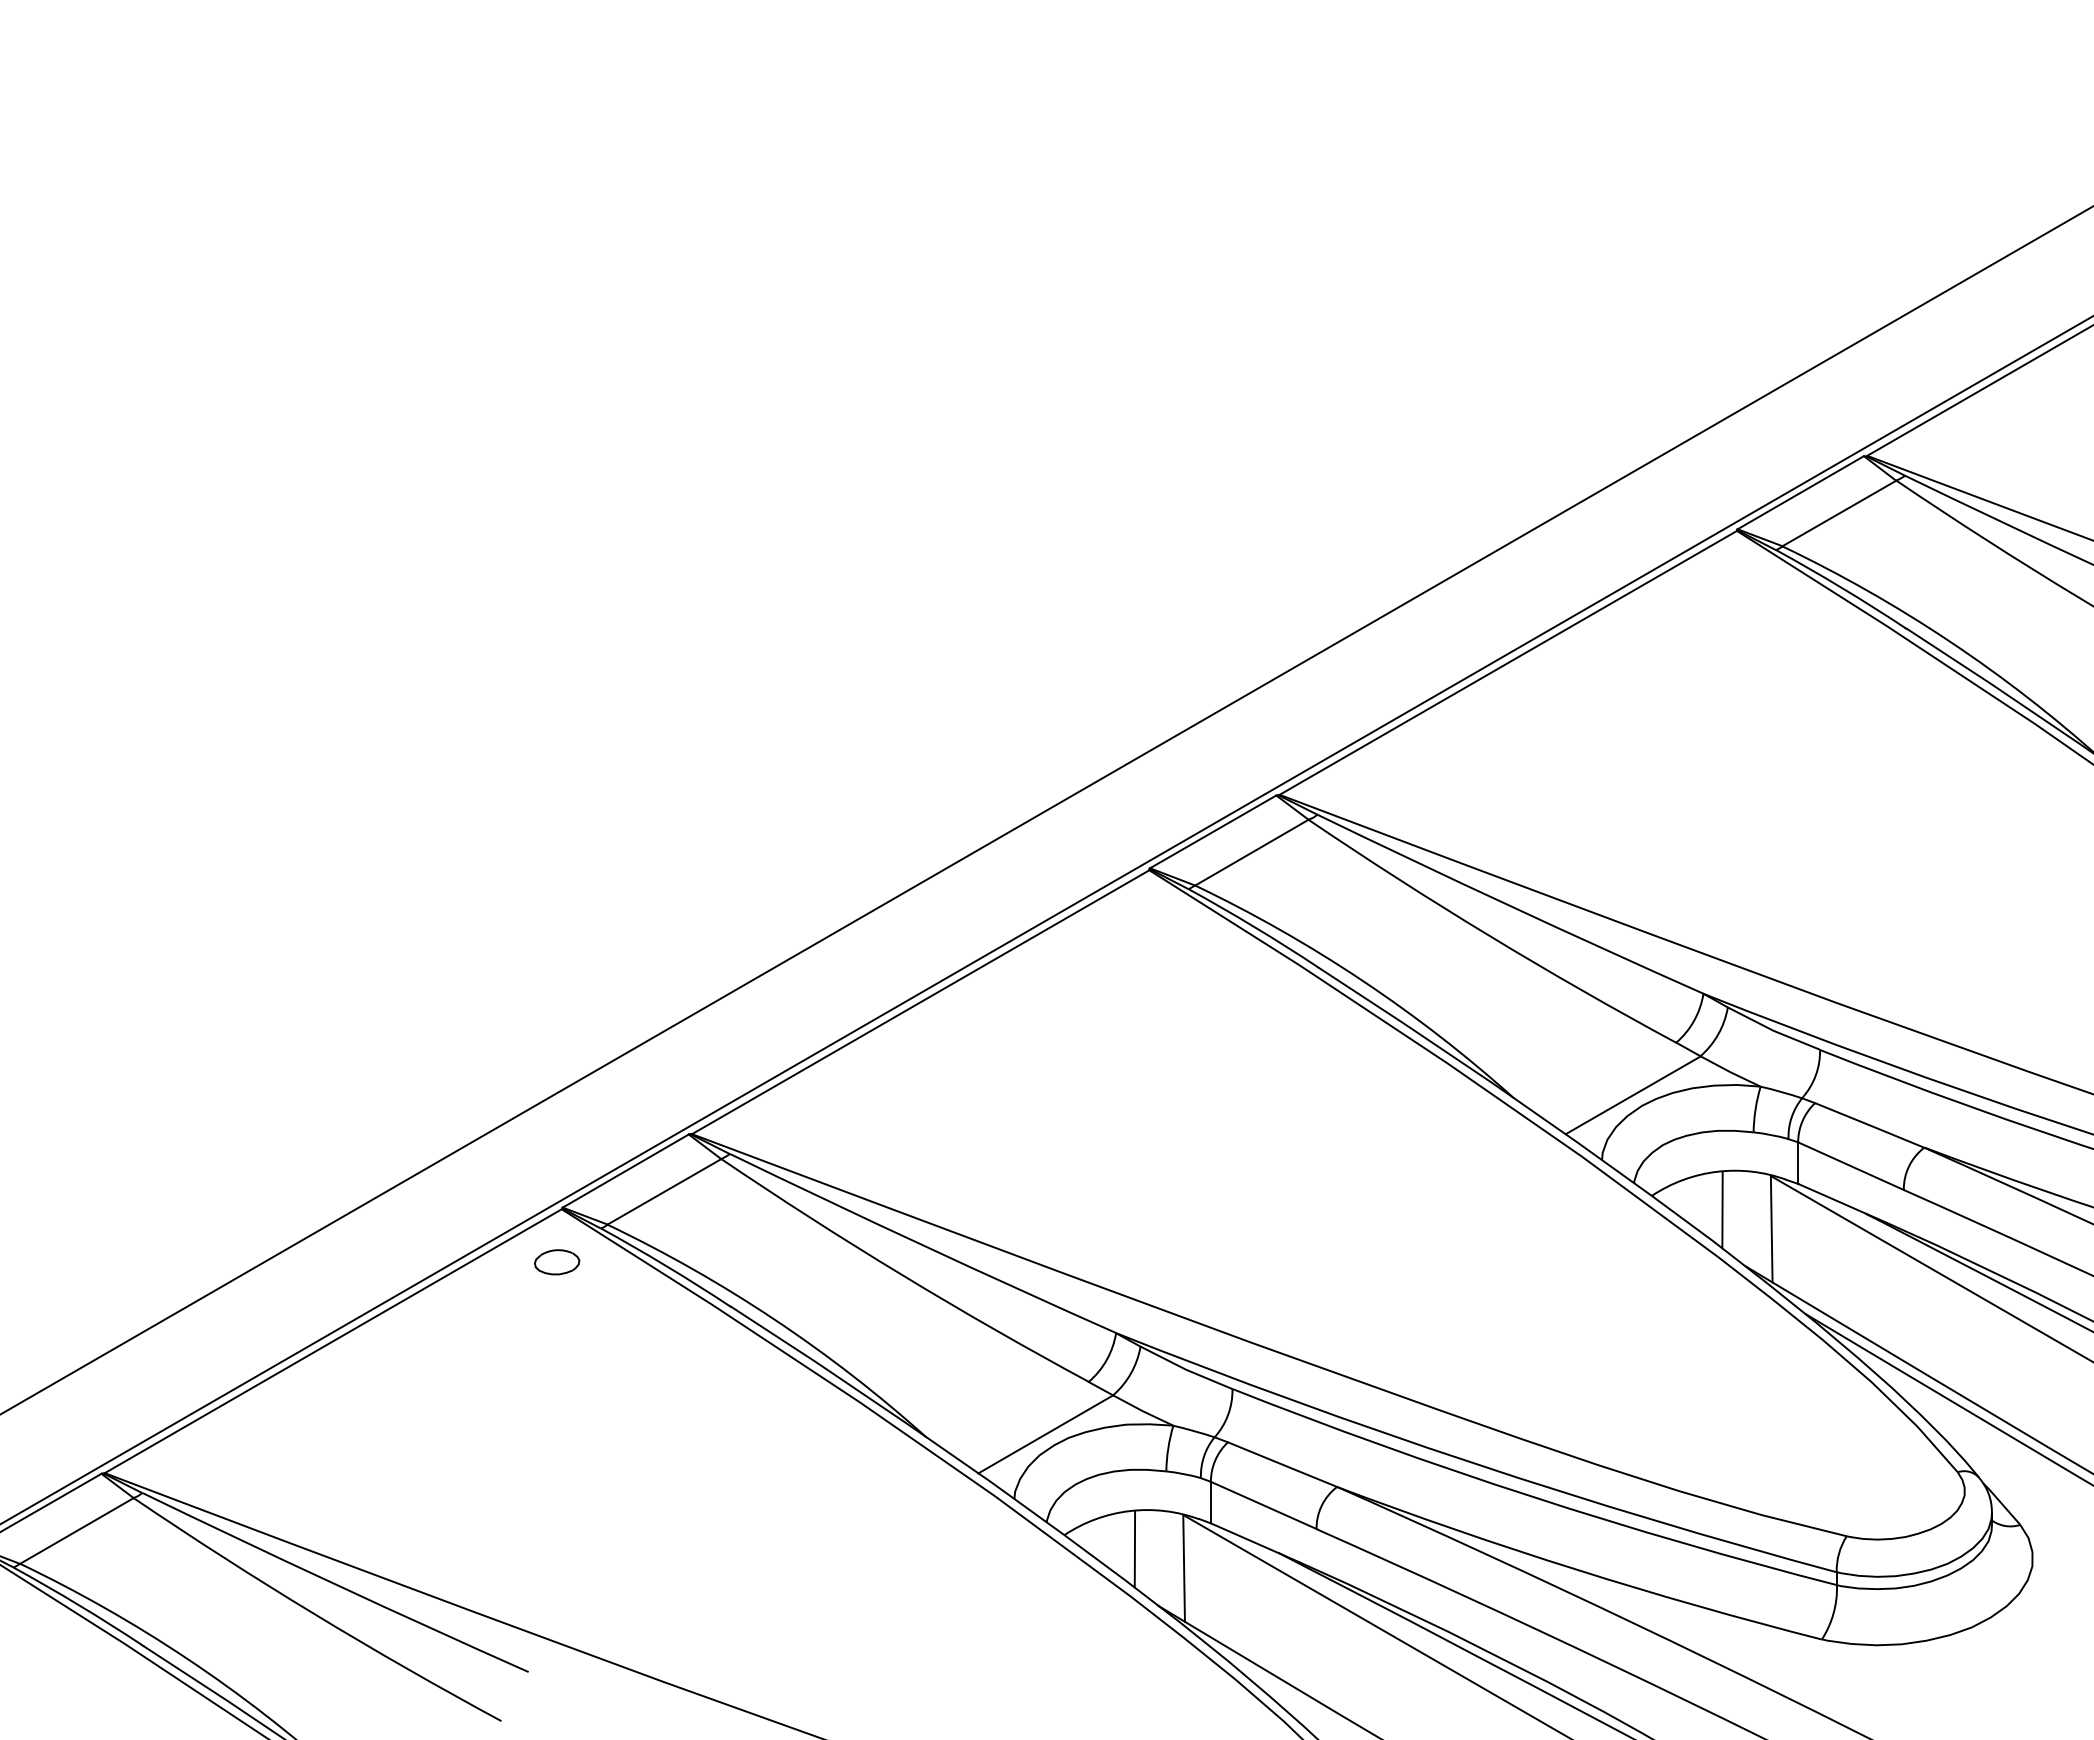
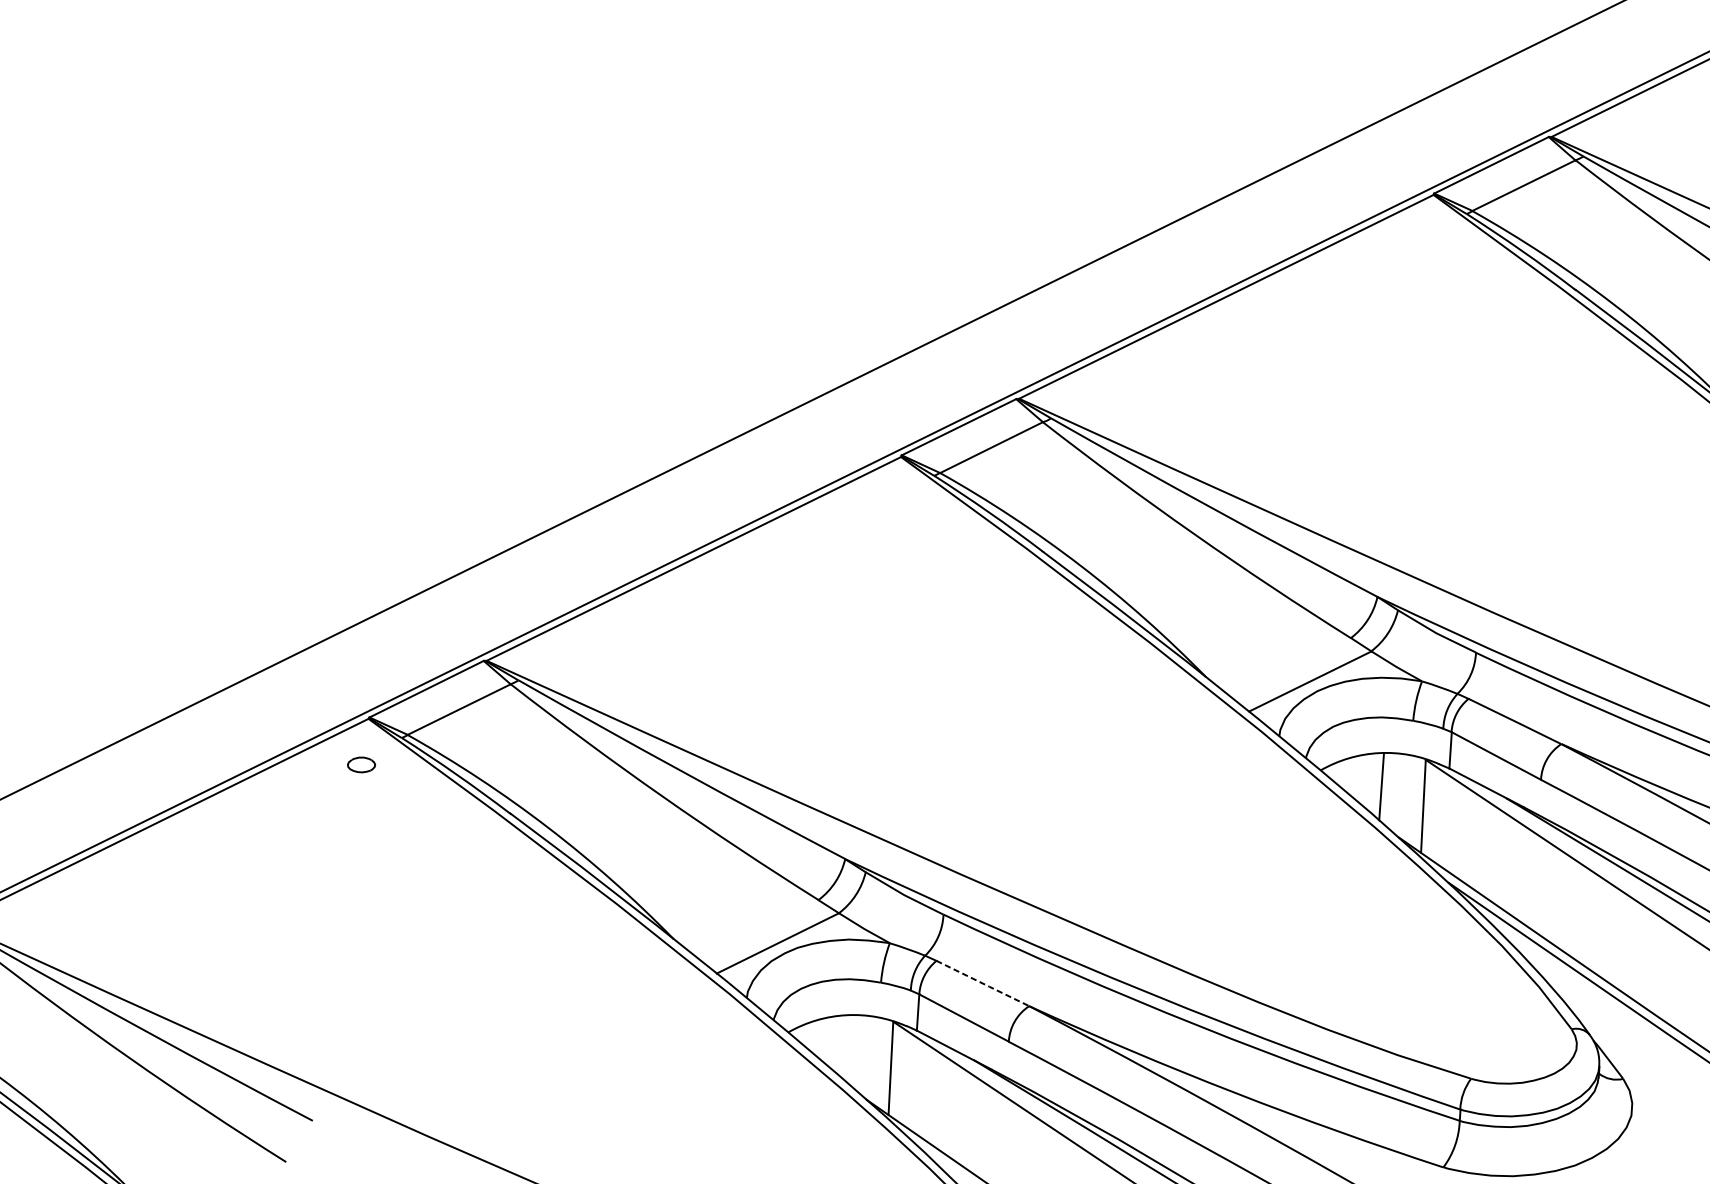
part: (557, 1262) -> (361, 765), size x0.7
line: (1282, 1464) -> (982, 983), solid -> dashed
line: (1134, 1549) -> (848, 1048), removed

